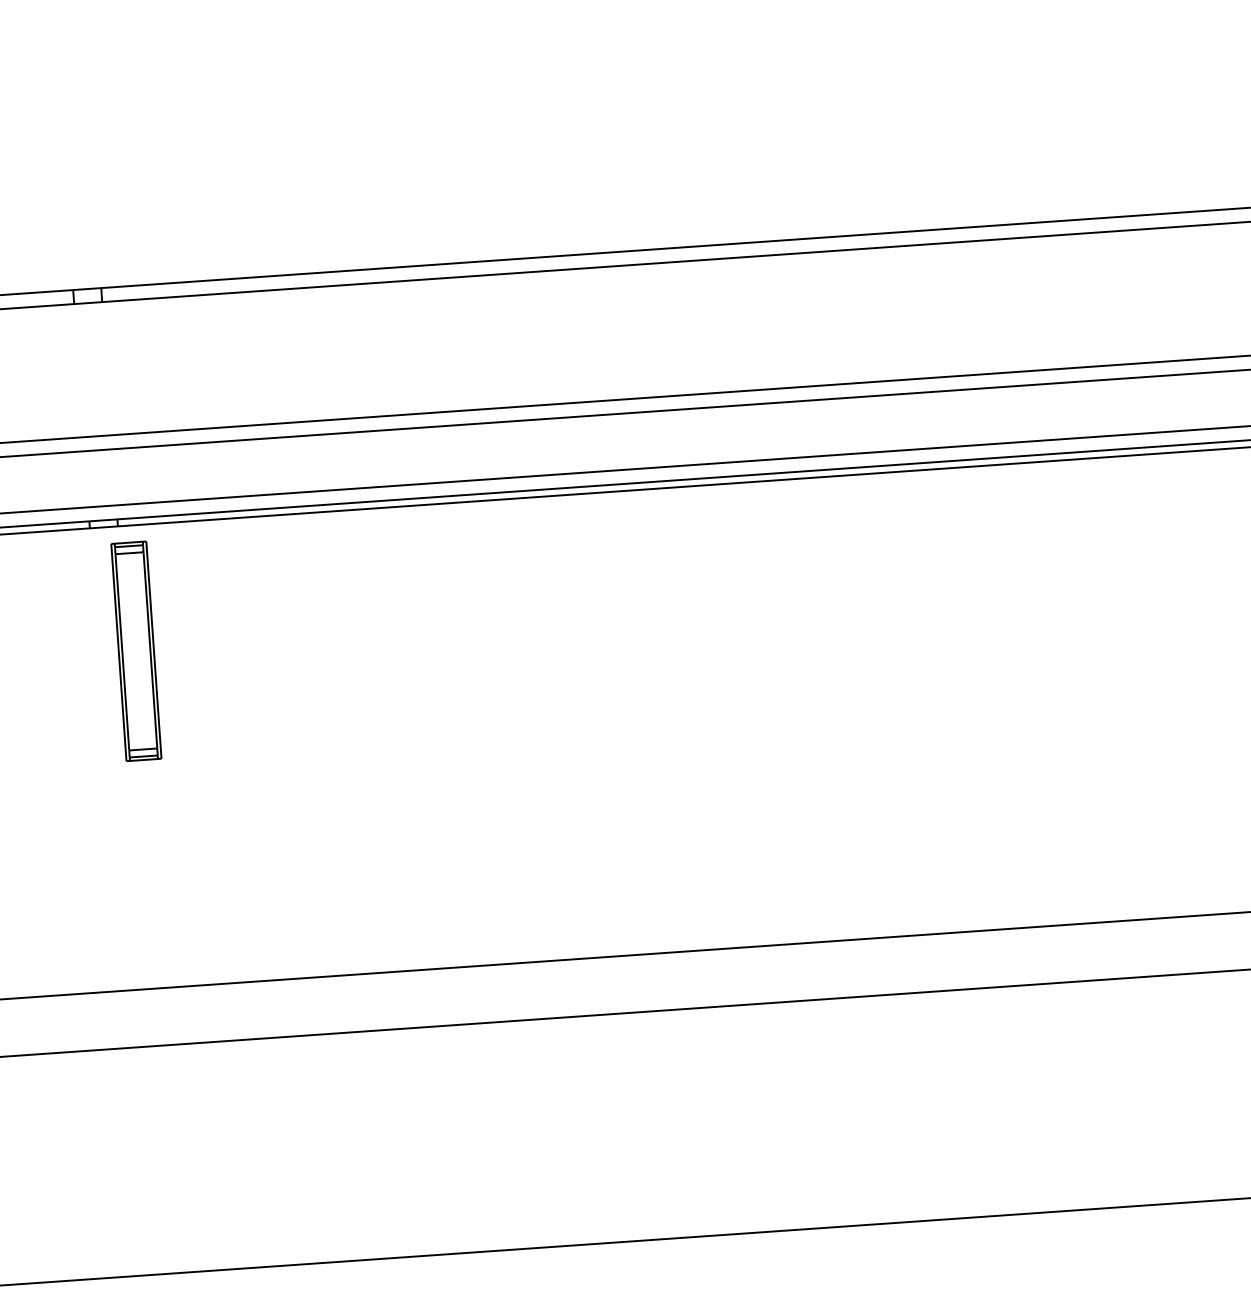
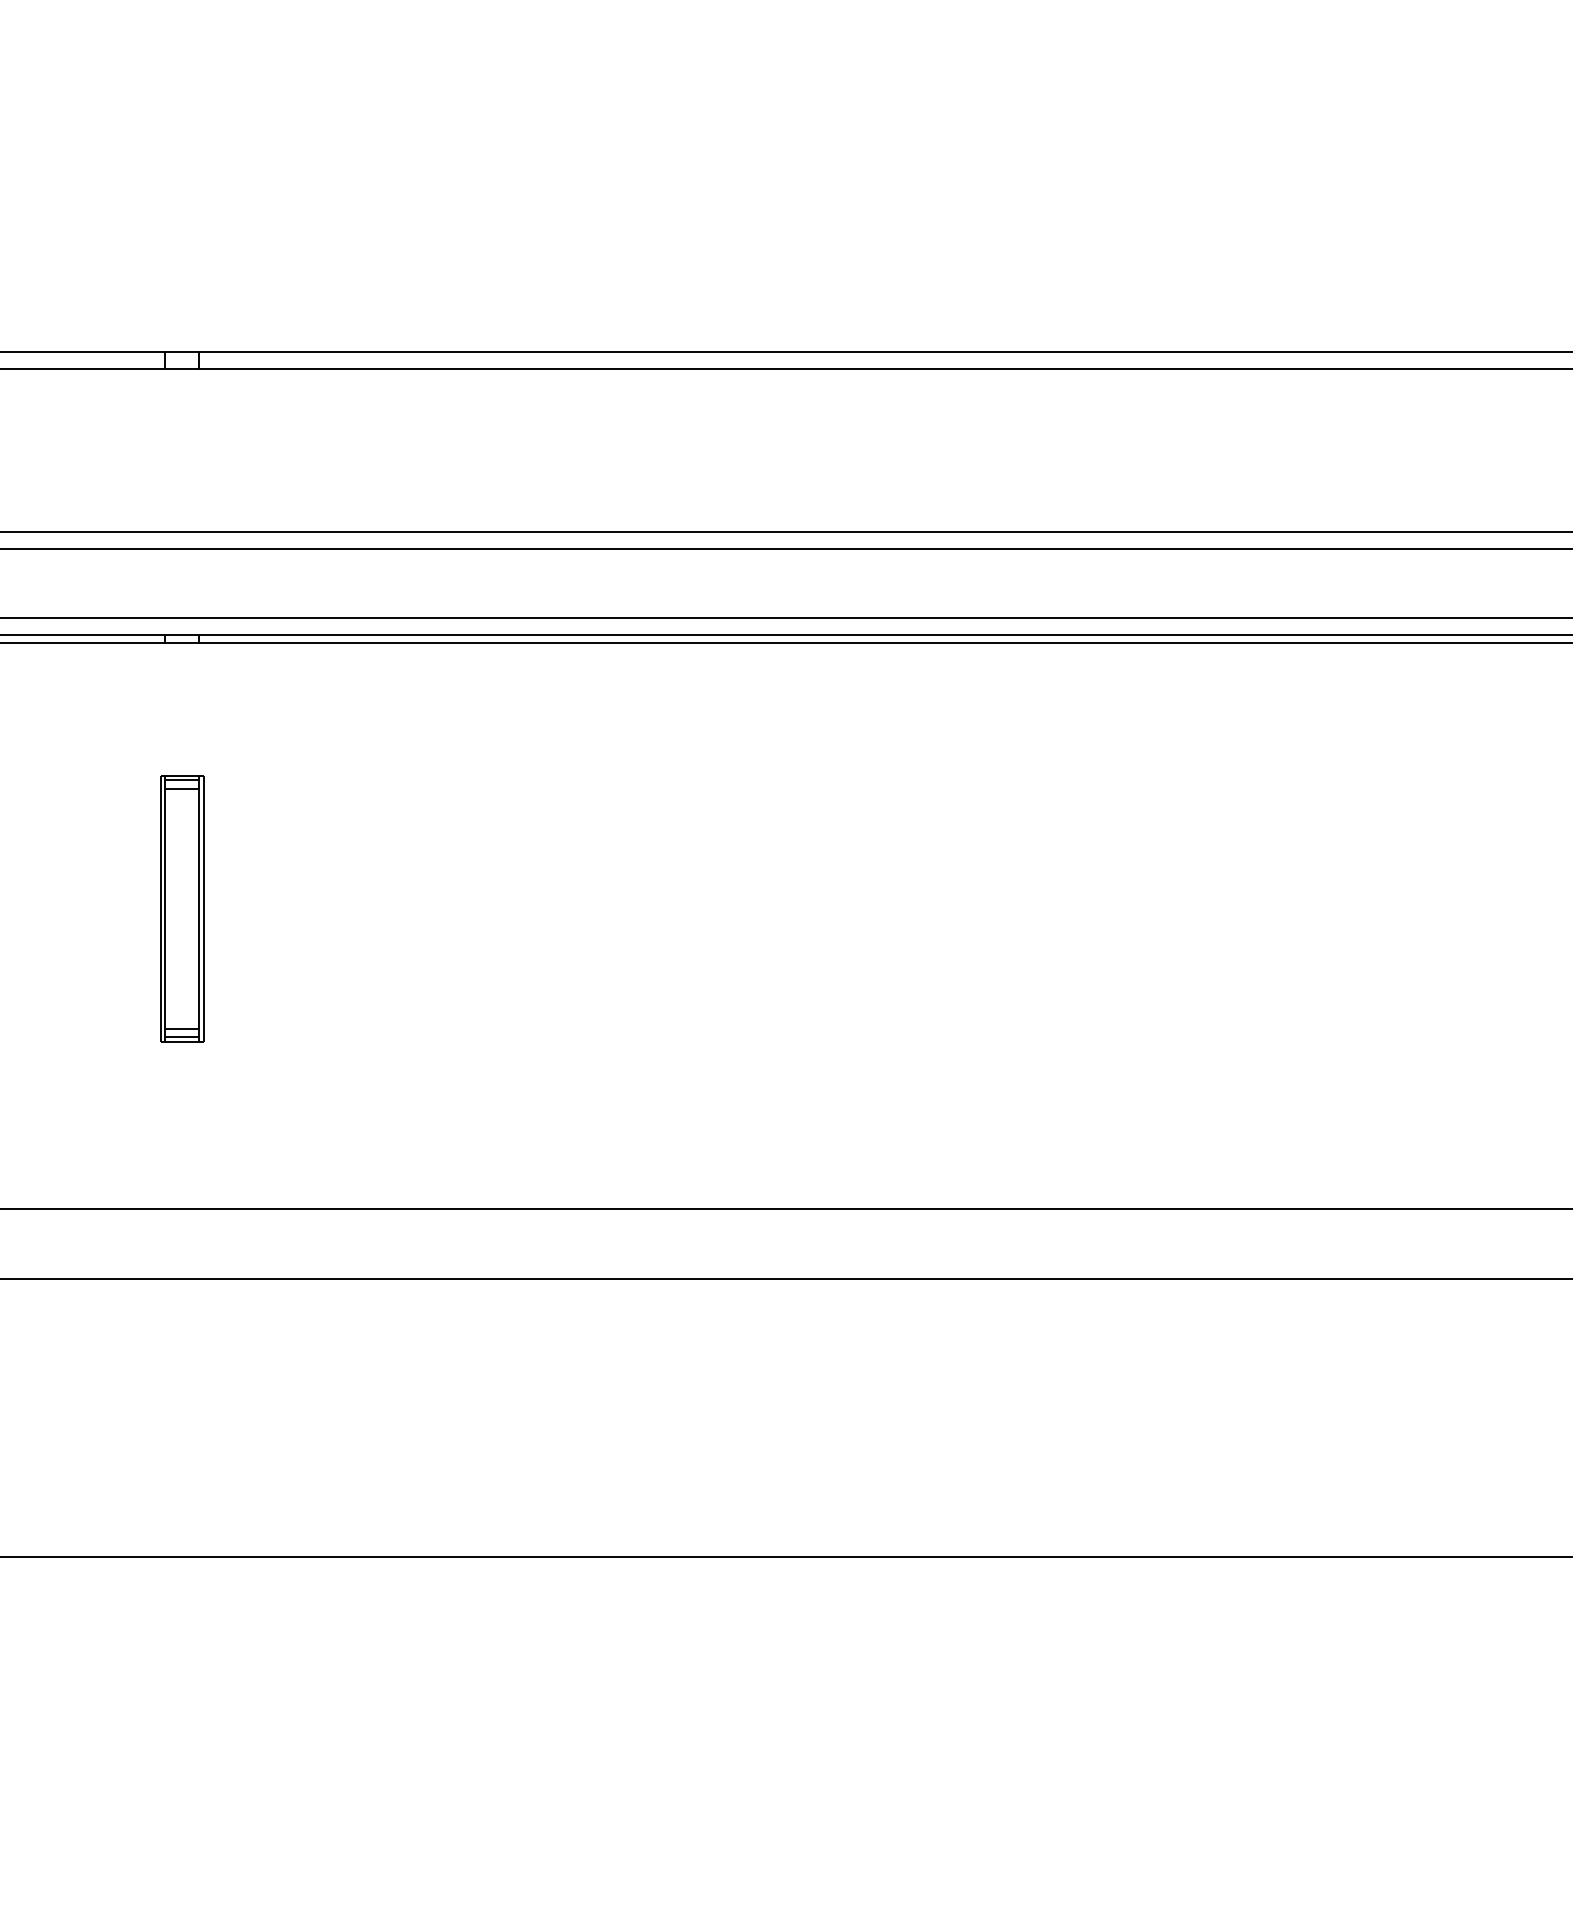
part: (136, 650) -> (182, 908), moved

